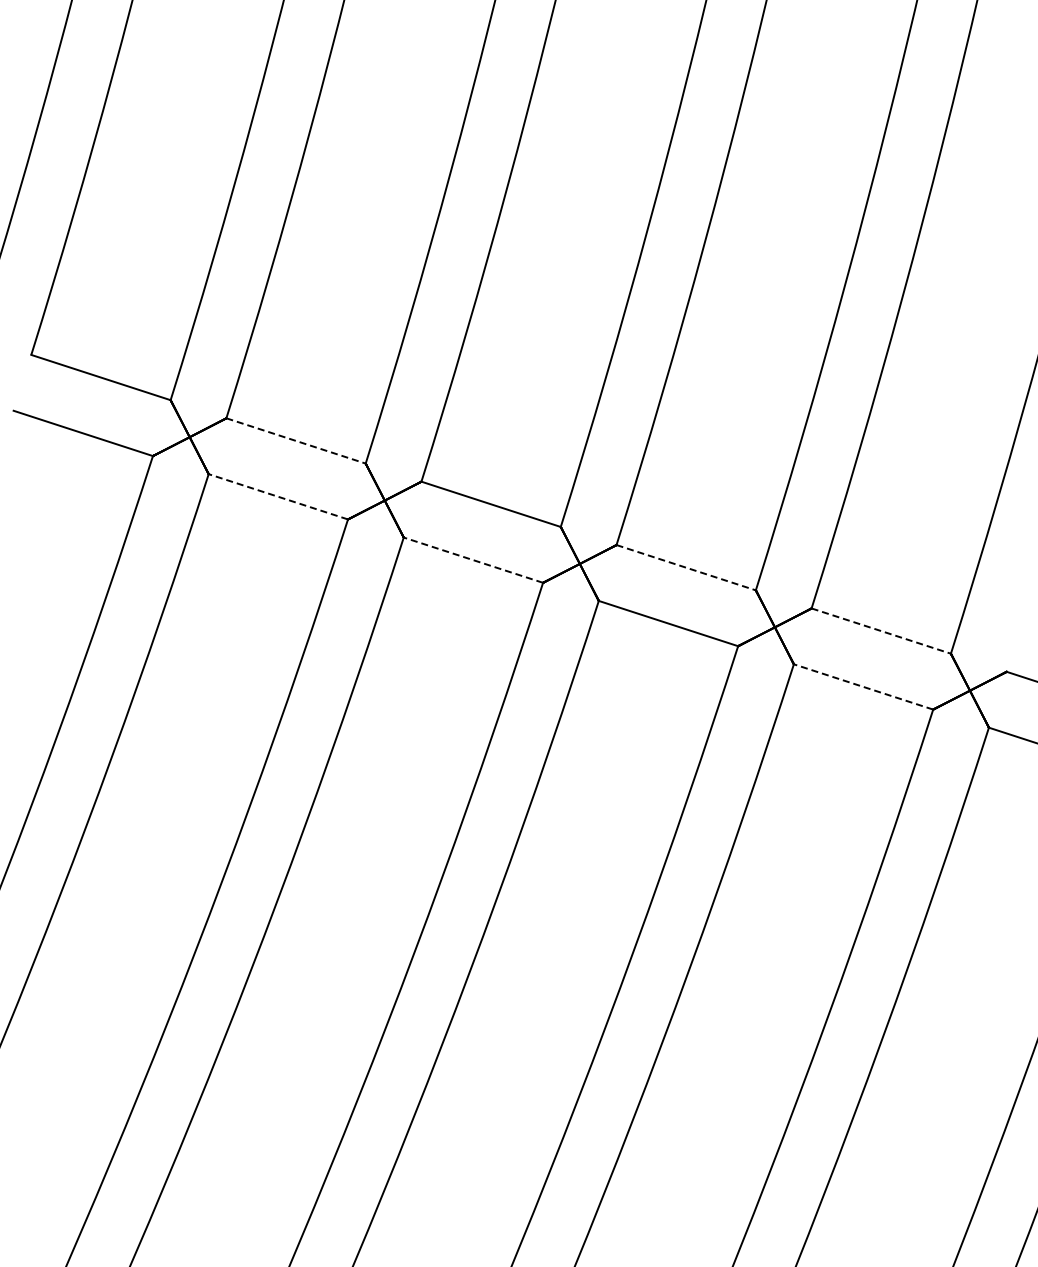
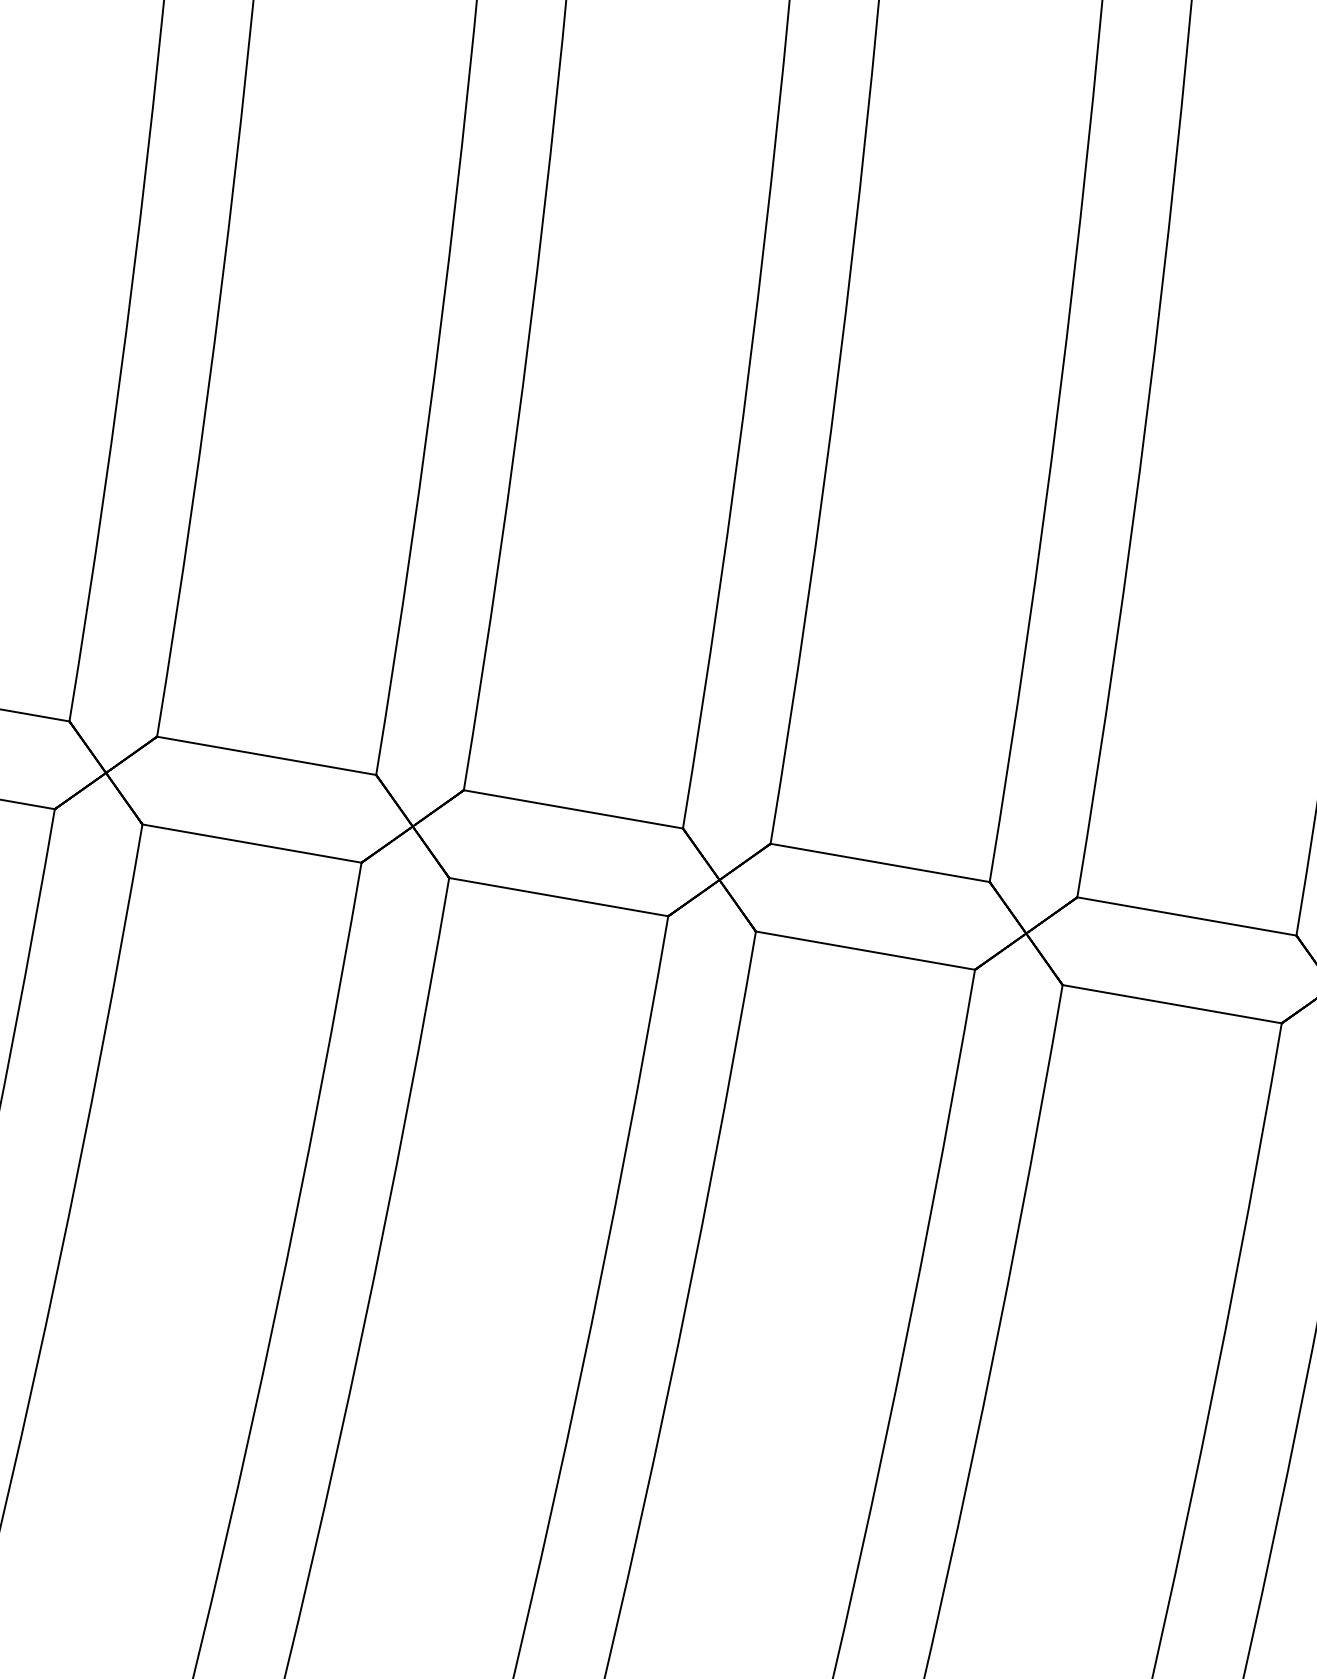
line: (296, 441) -> (267, 756), dashed -> solid
line: (277, 496) -> (250, 843), dashed -> solid
line: (472, 560) -> (557, 897), dashed -> solid
line: (686, 567) -> (880, 862), dashed -> solid
line: (881, 631) -> (1187, 917), dashed -> solid
line: (863, 686) -> (1172, 1003), dashed -> solid

